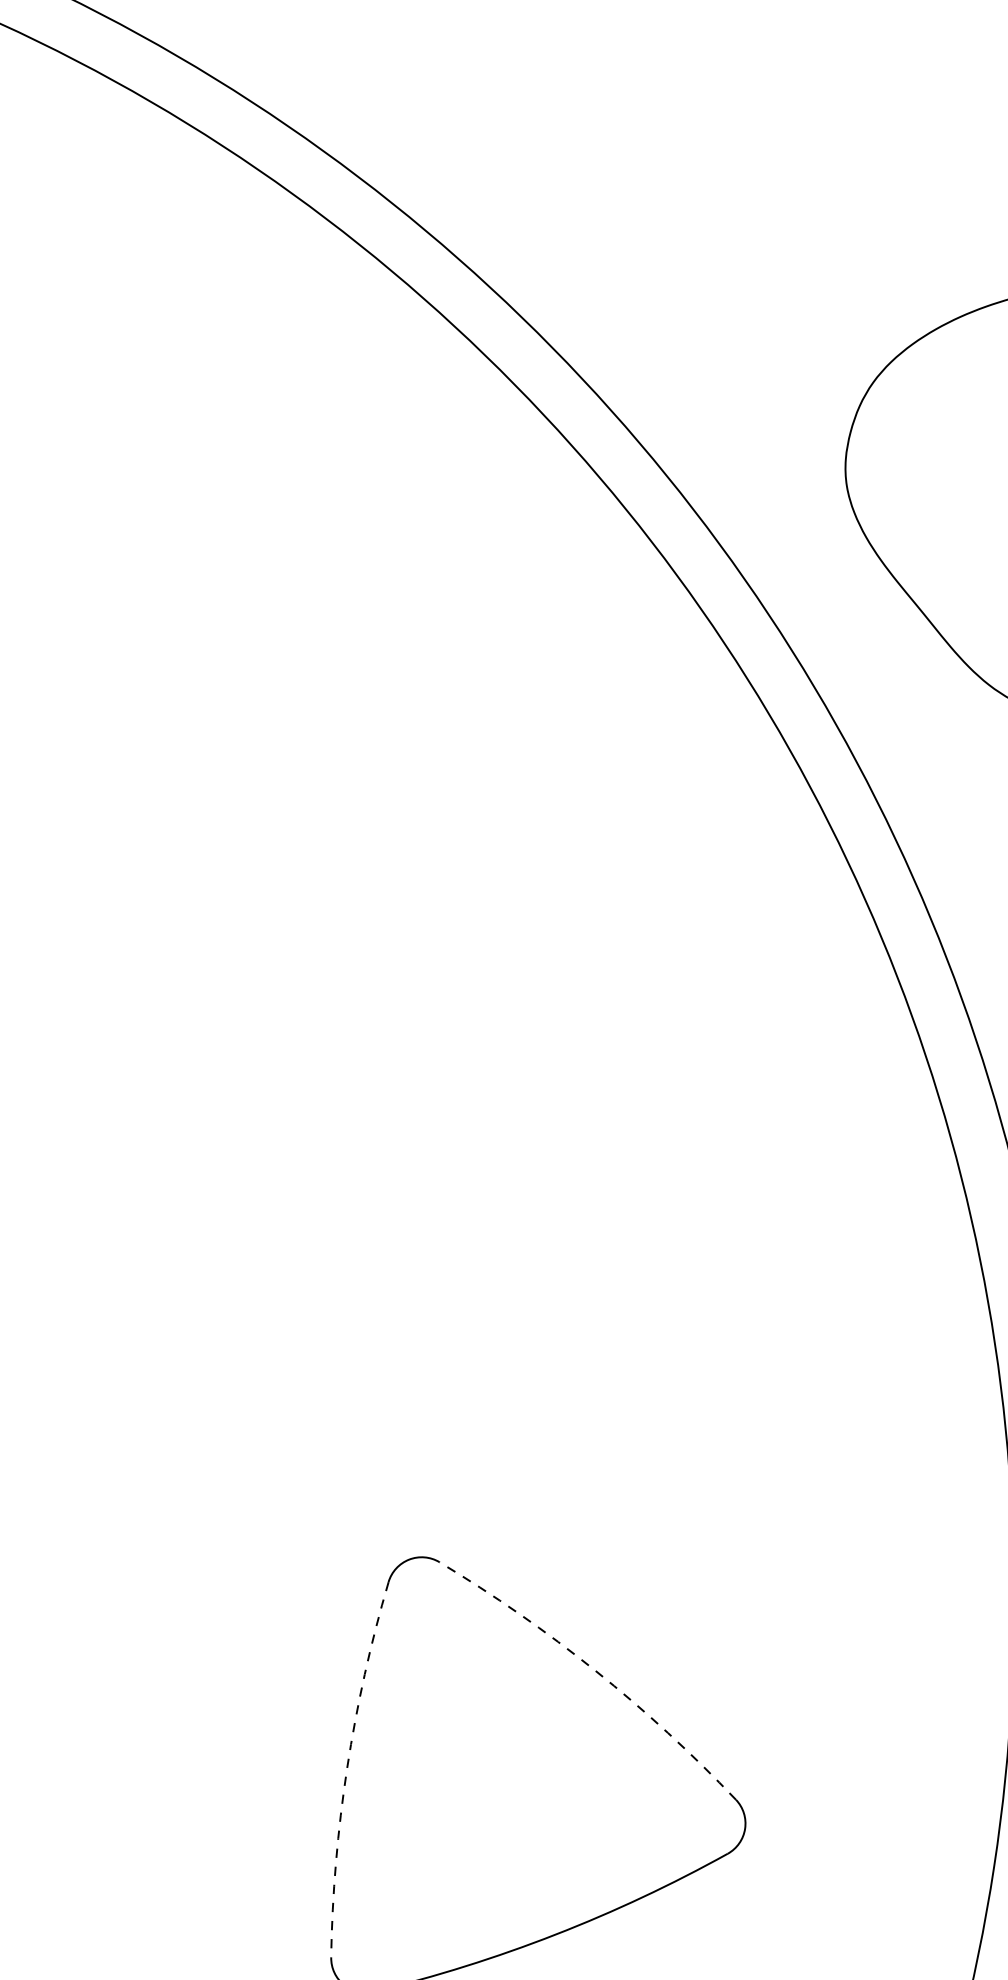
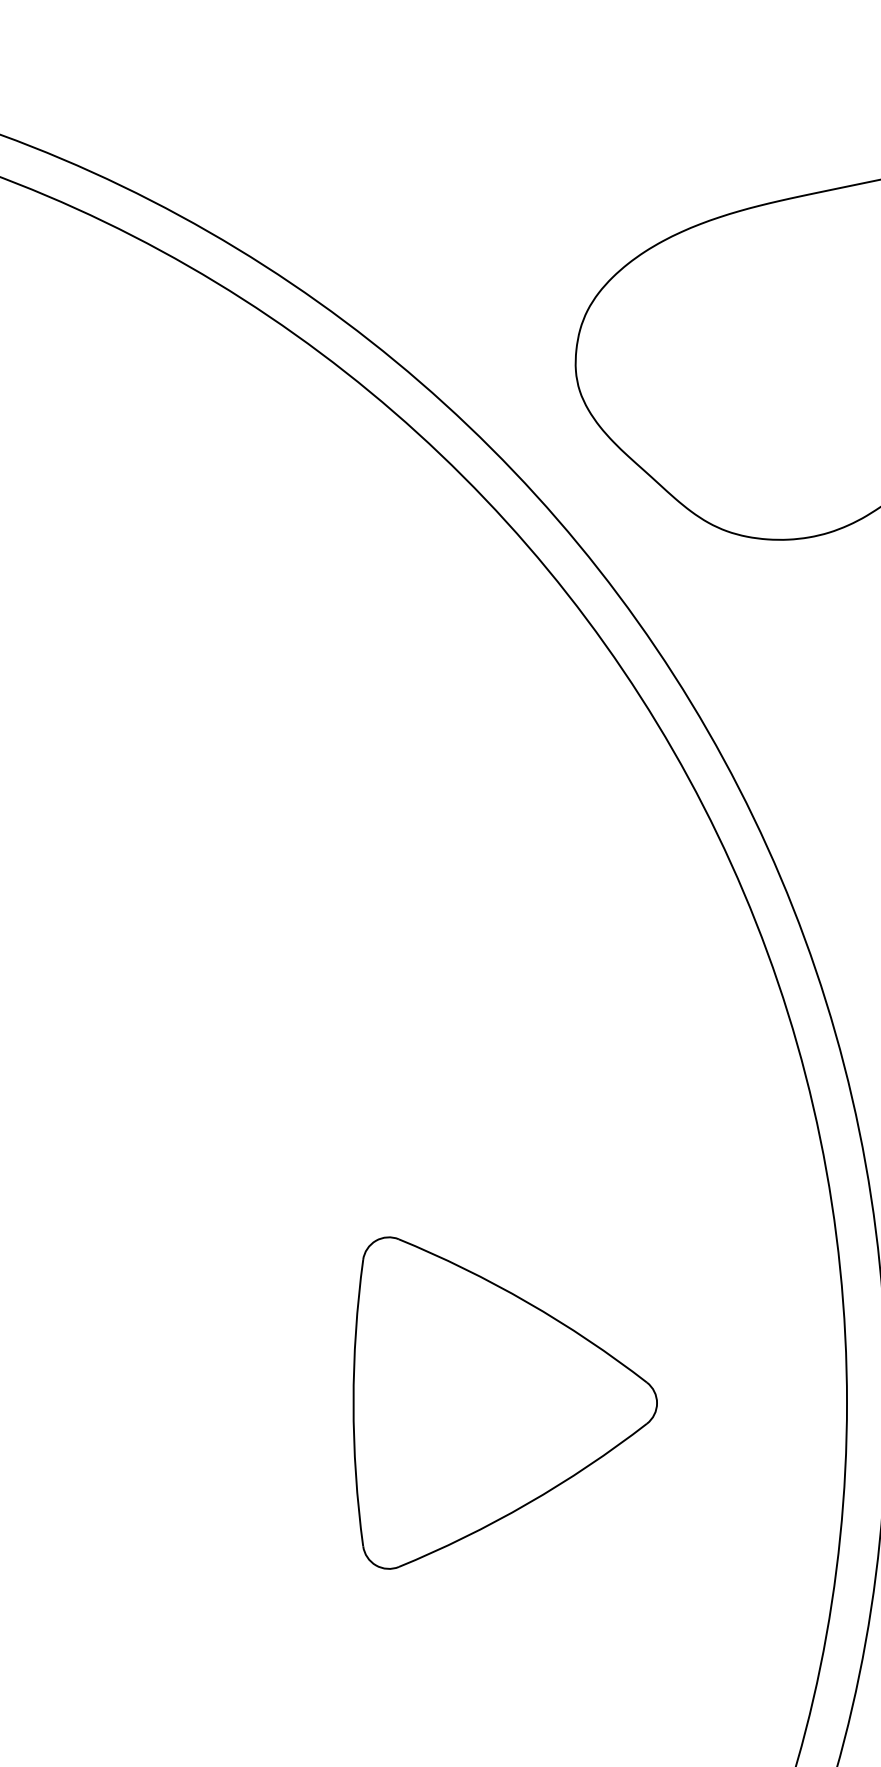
arc: (595, 1670) -> (527, 1302), dashed -> solid
arc: (347, 1768) -> (353, 1403), dashed -> solid

